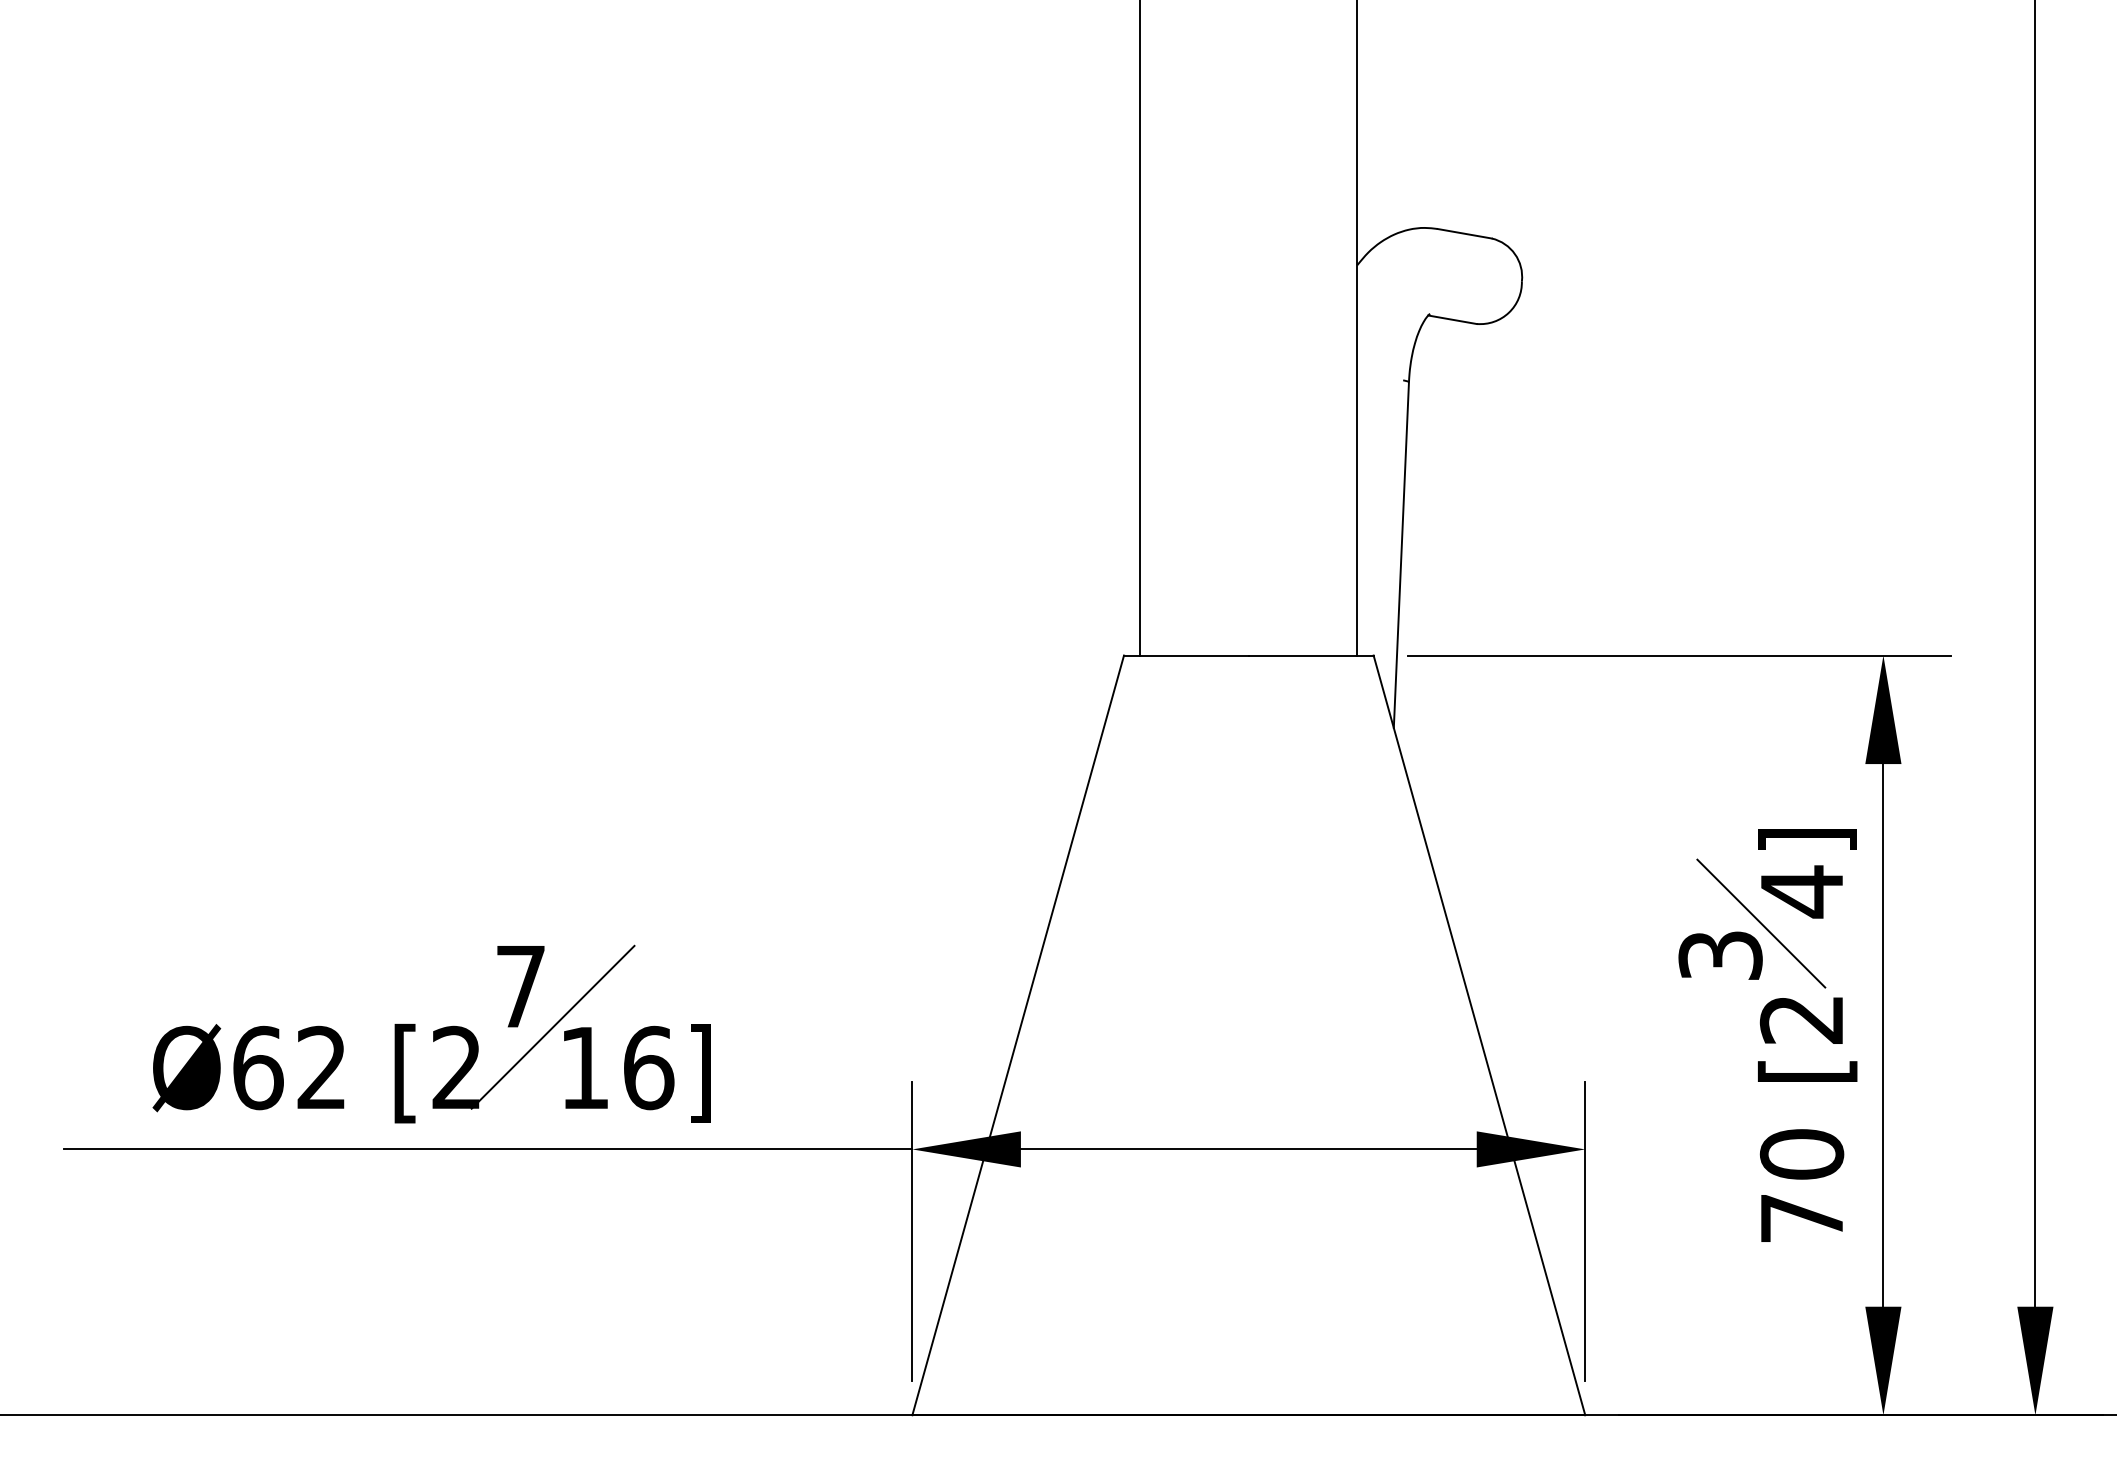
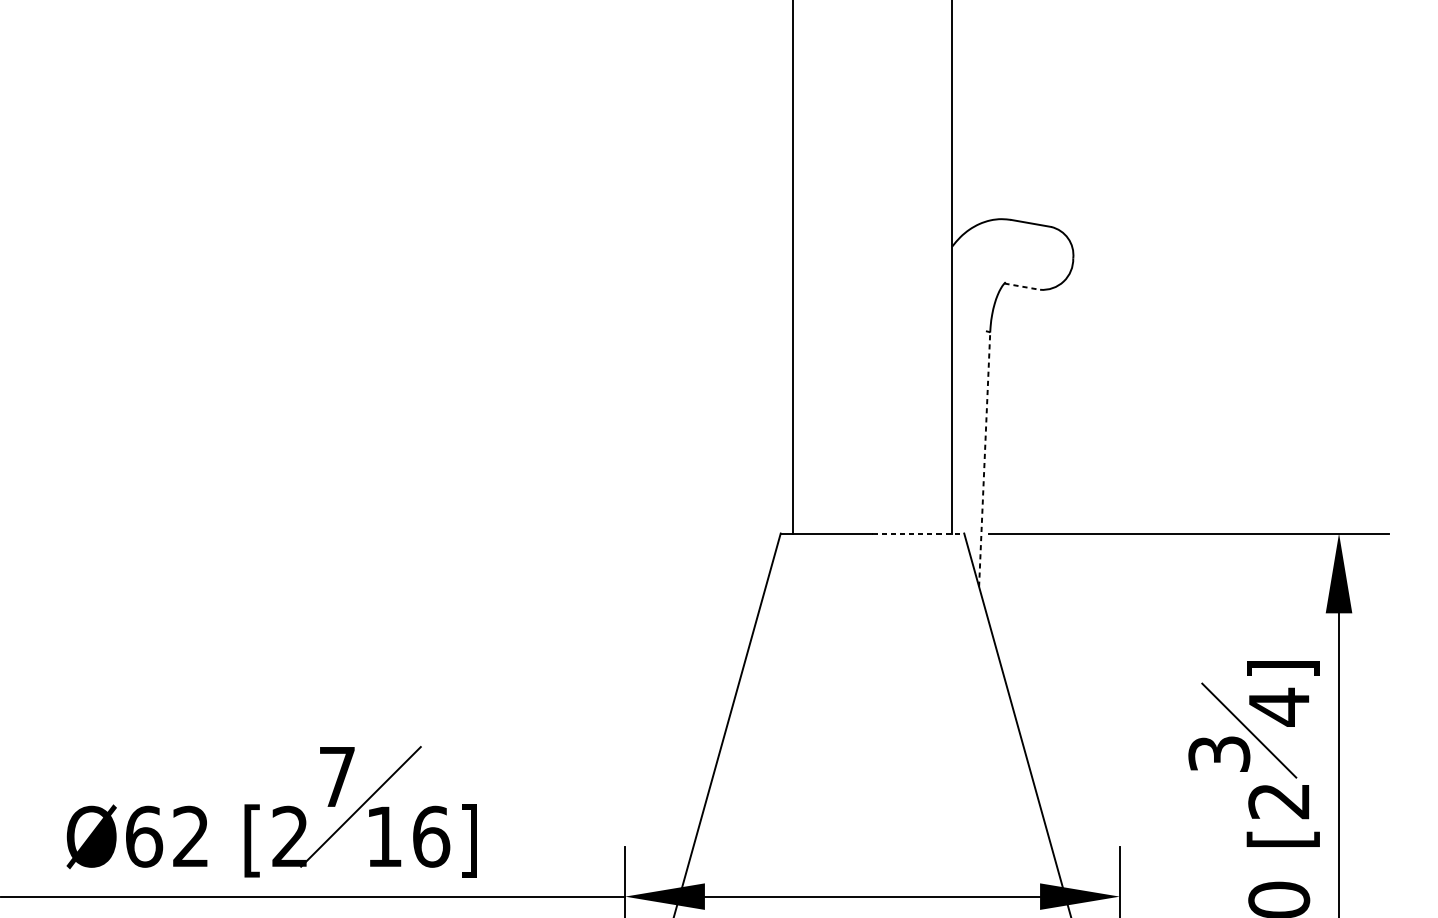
line: (1452, 319) -> (1022, 286), solid -> dashed
line: (1401, 554) -> (984, 459), solid -> dashed
line: (1311, 655) -> (918, 533), solid -> dashed

